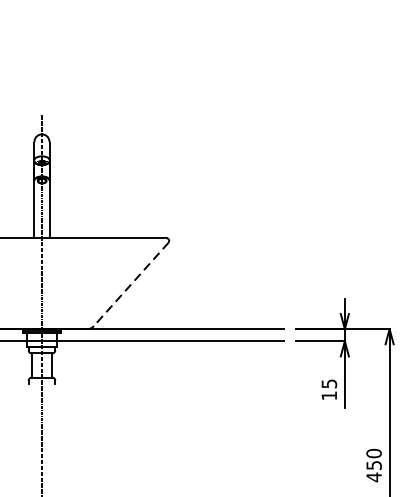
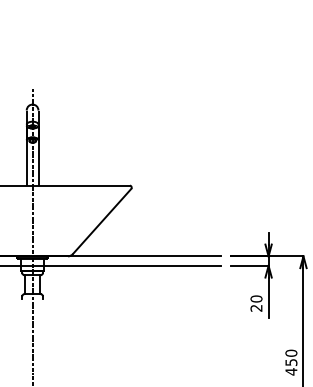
line: (131, 284) -> (102, 221), dashed -> solid
text: (329, 389) -> (256, 303), 15 -> 20

